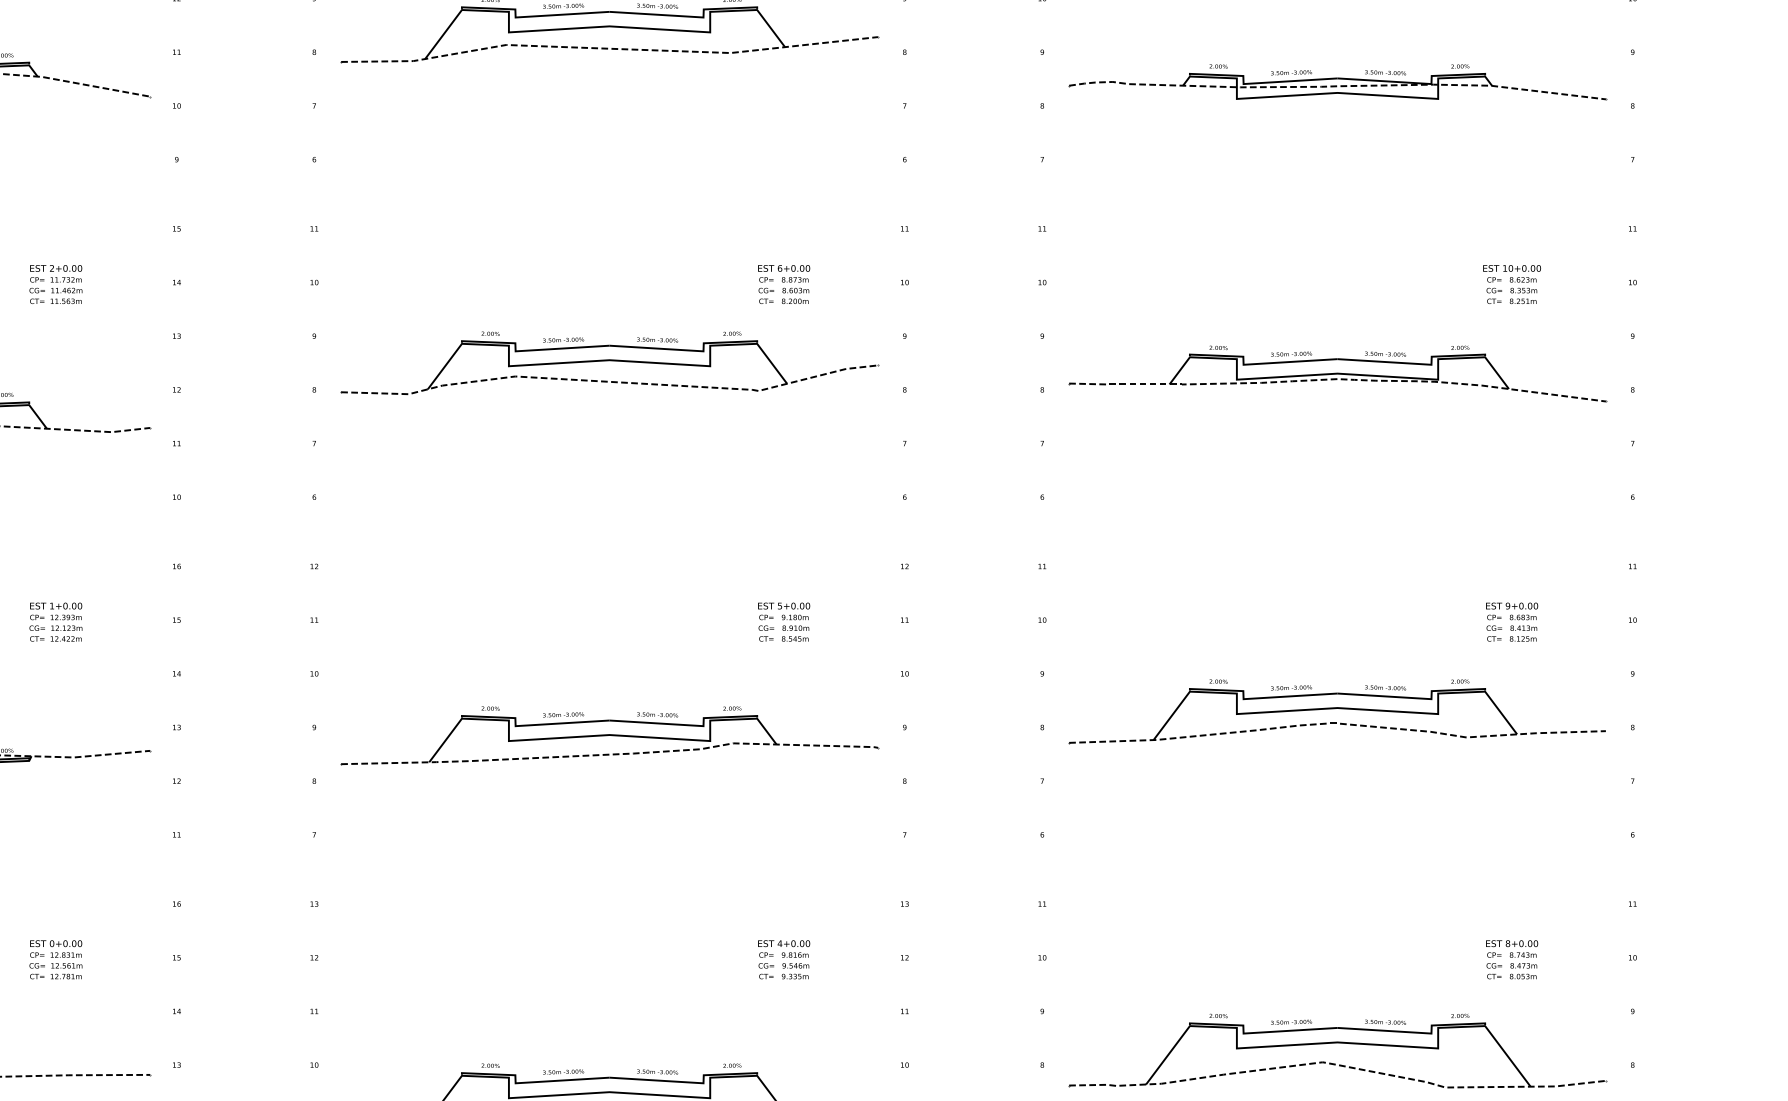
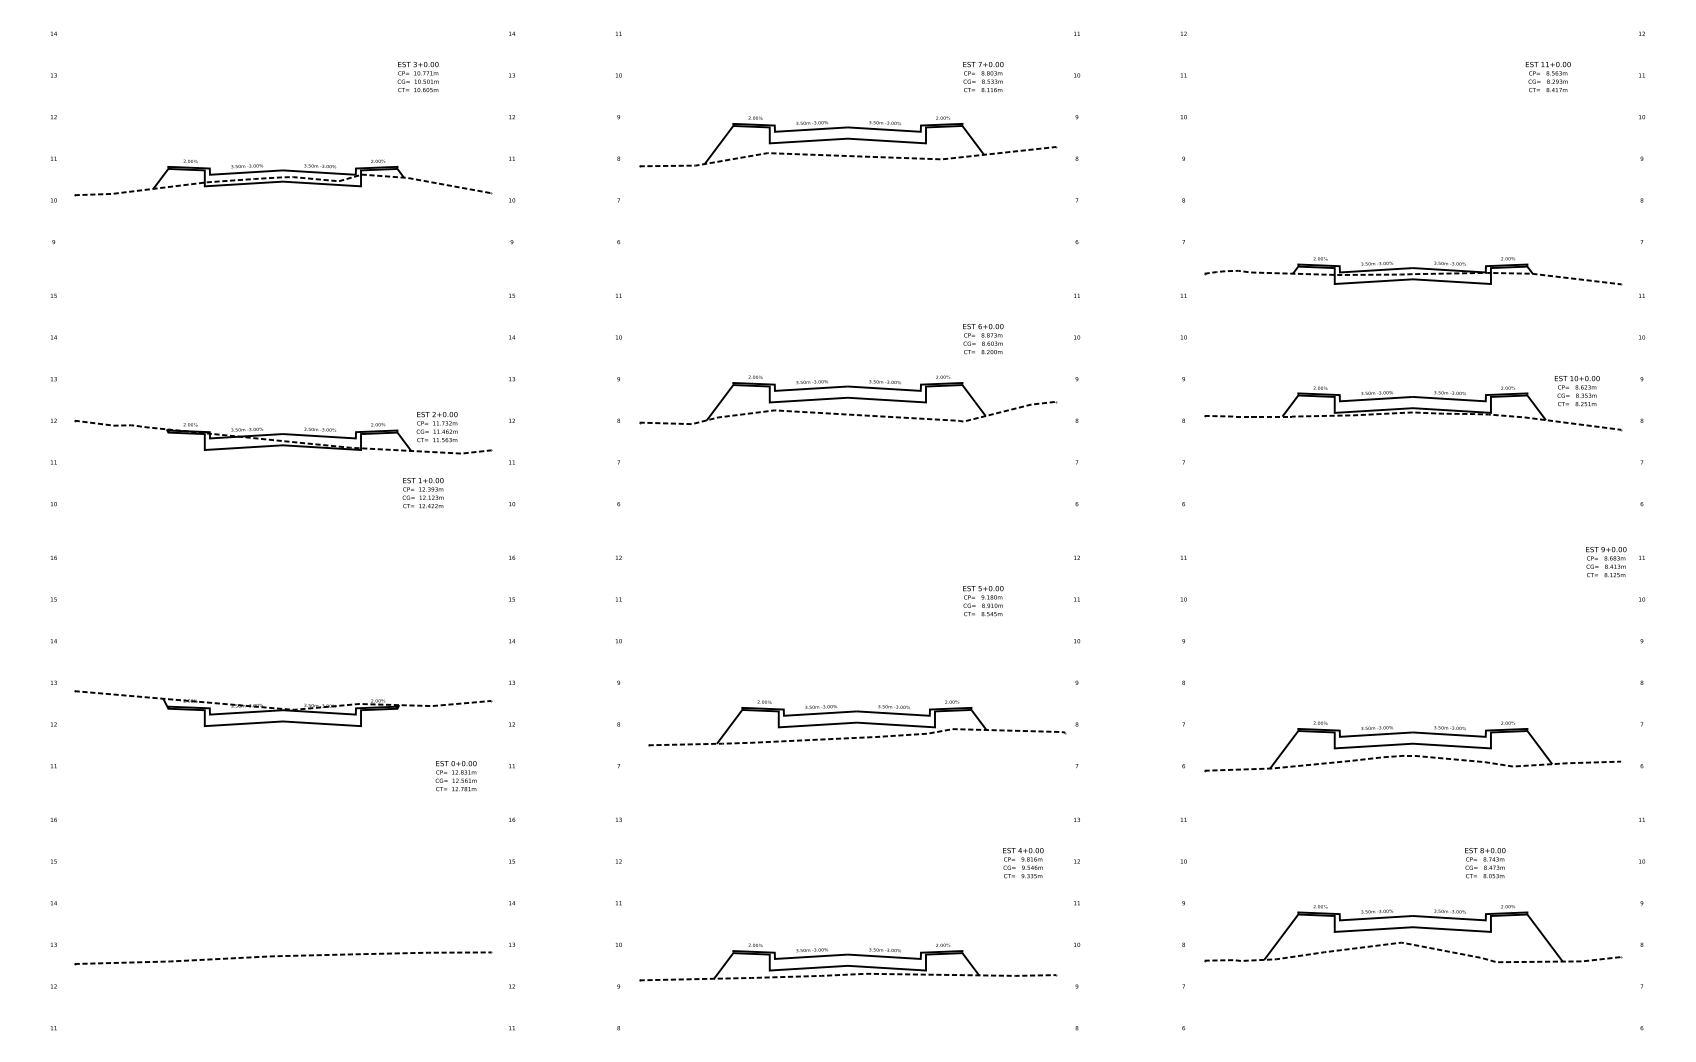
part: (1338, 82) -> (1413, 271), moved
text: (55, 285) -> (436, 427), moved
text: (1511, 285) -> (1576, 391), moved
text: (55, 622) -> (422, 493), moved
text: (1512, 622) -> (1606, 562), moved
part: (1337, 711) -> (1412, 746), moved
part: (610, 736) -> (857, 723), moved
text: (55, 960) -> (455, 776), moved
text: (784, 960) -> (1023, 863), moved
text: (1512, 960) -> (1485, 863), moved

